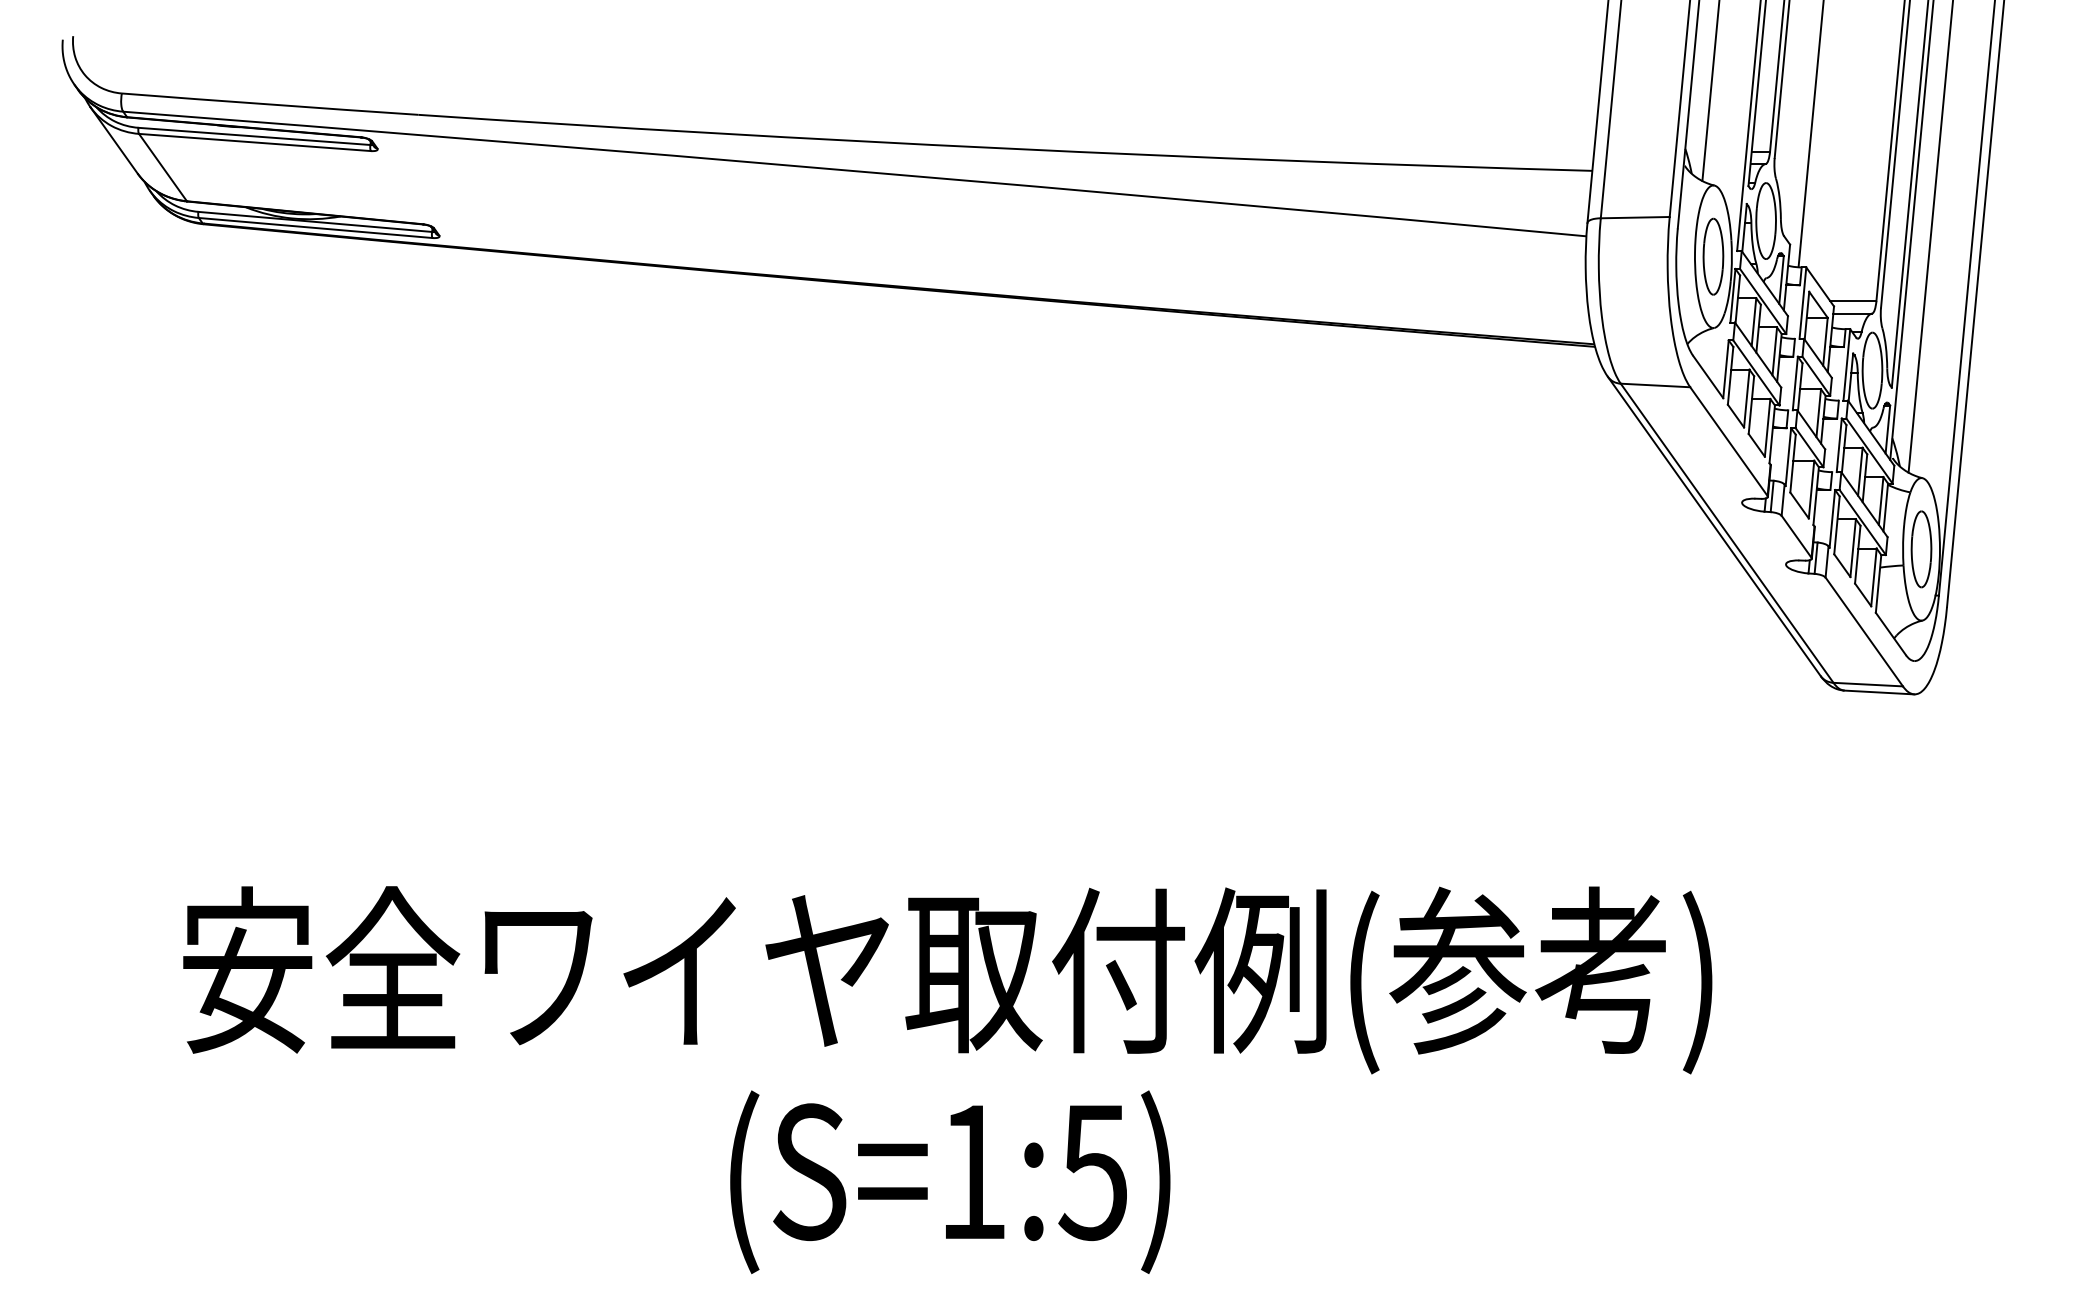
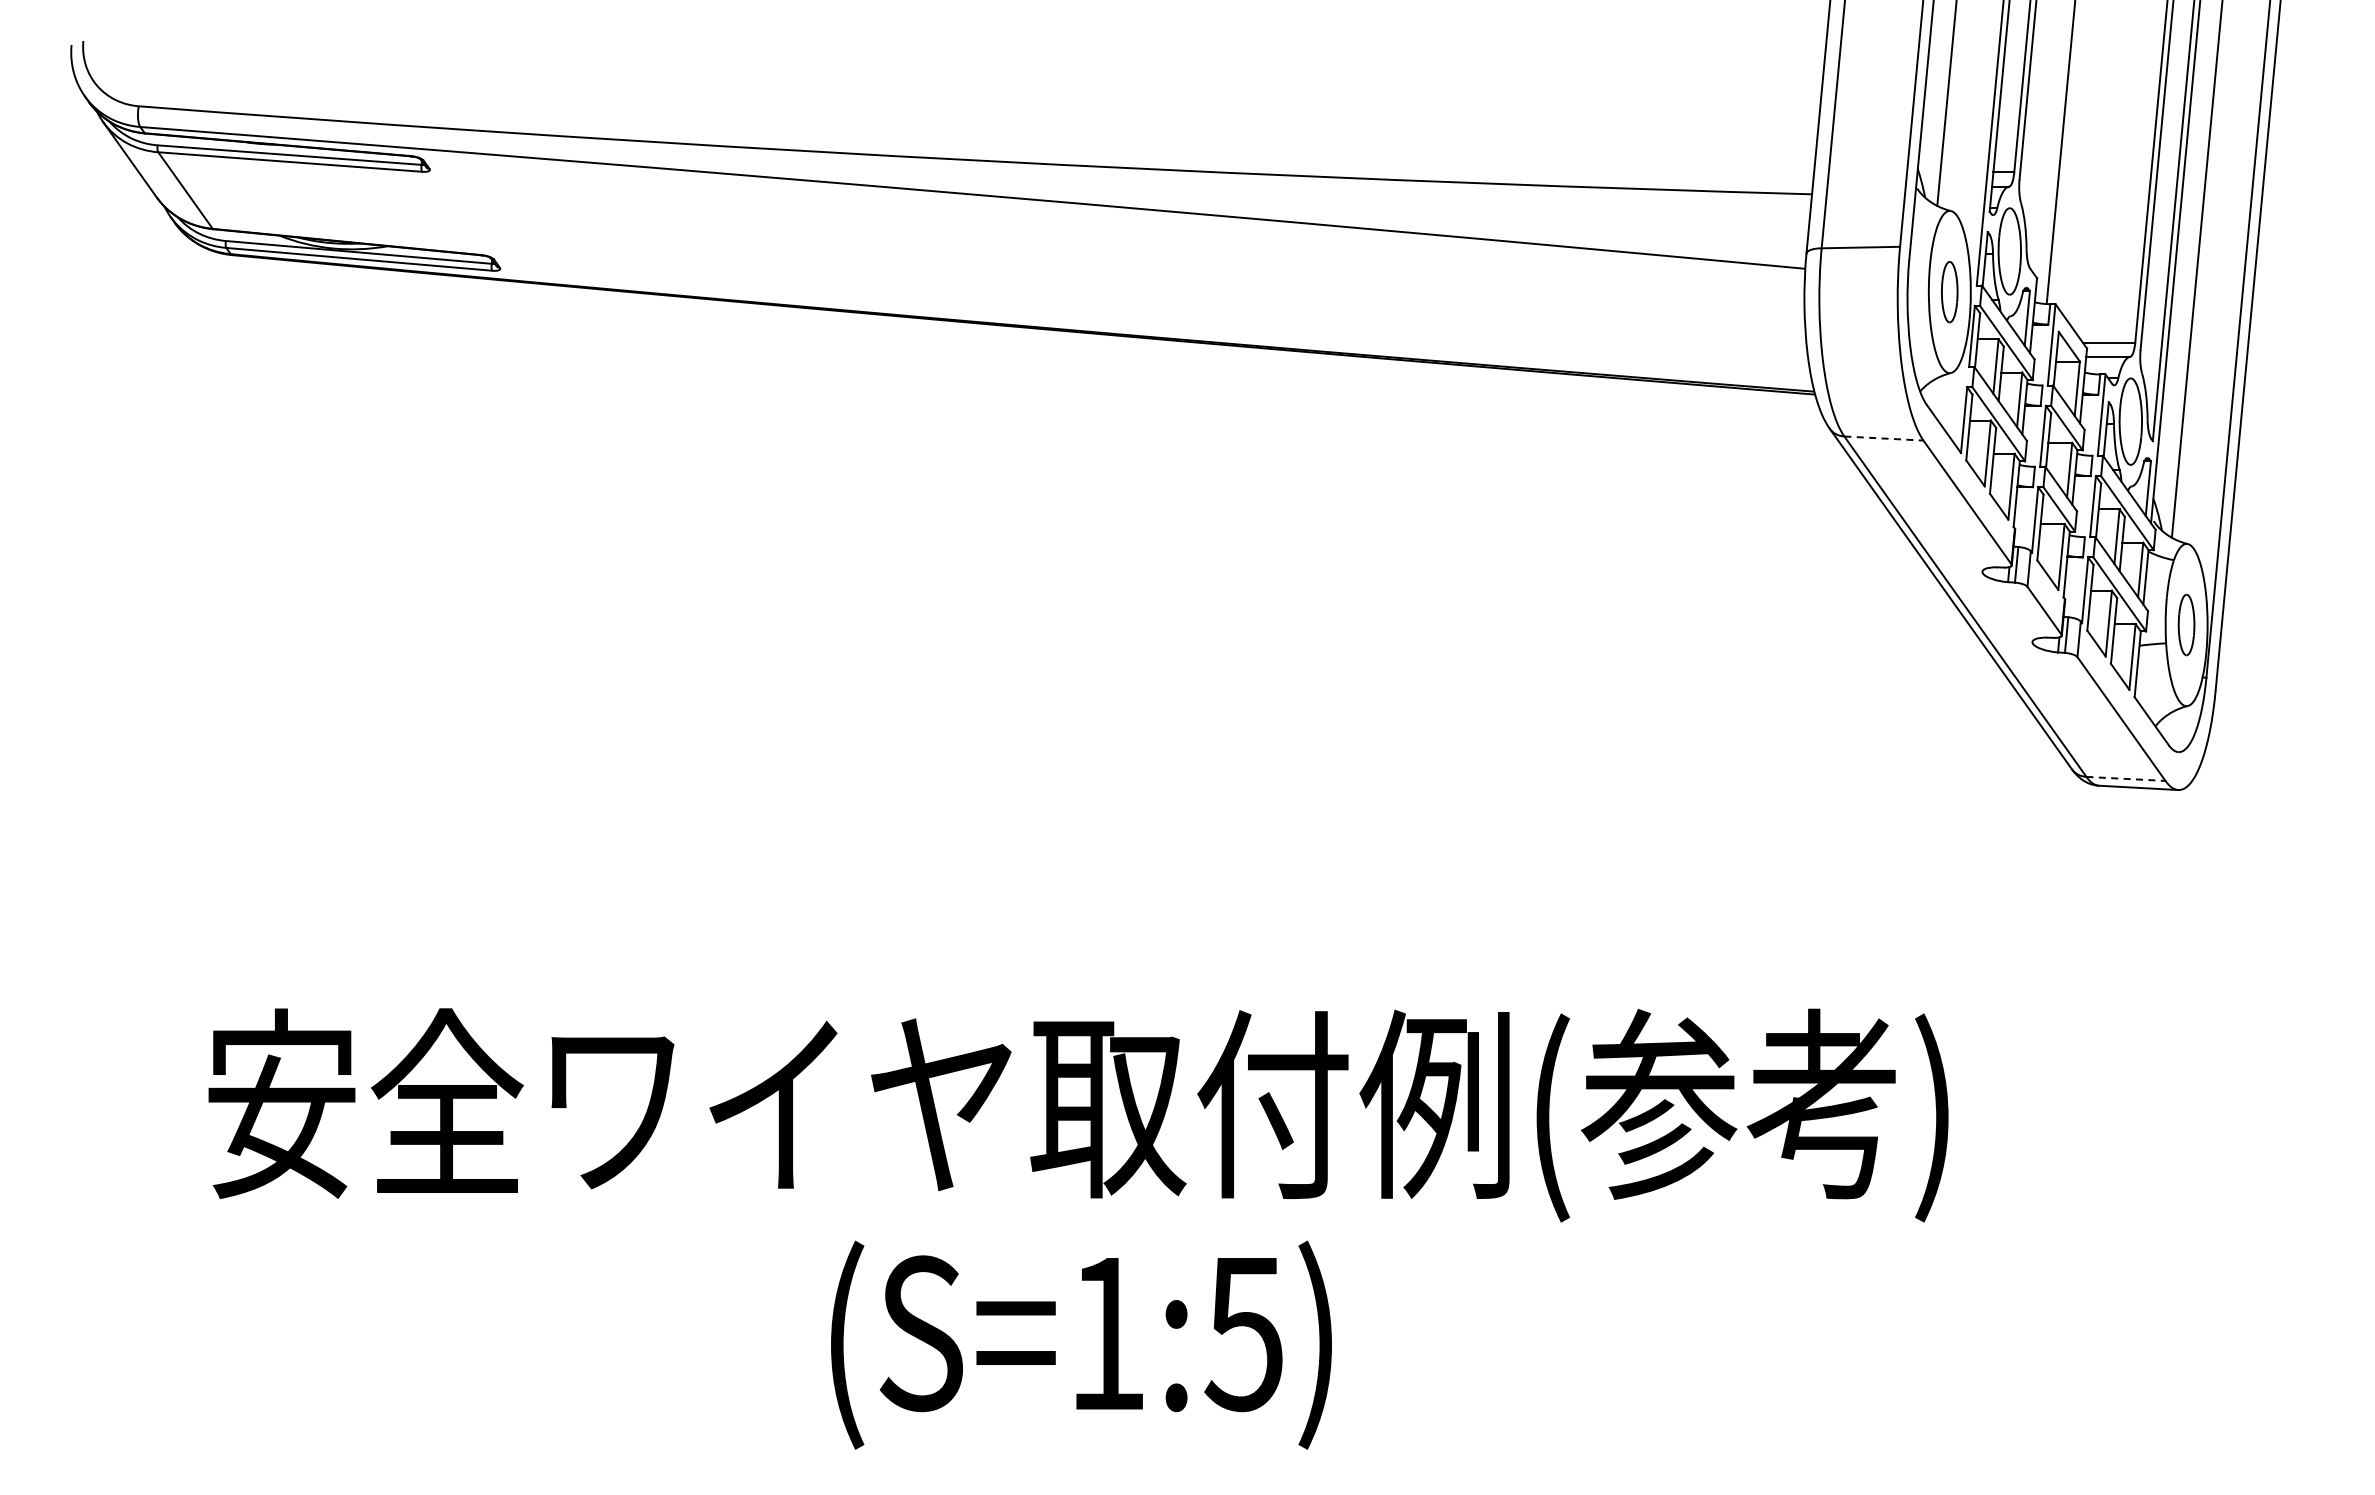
part: (1713, 257) -> (1949, 292), size x0.7
line: (1655, 385) -> (1883, 438), solid -> dashed
part: (1921, 548) -> (2186, 624), size x0.7
line: (1867, 684) -> (2125, 778), solid -> dashed

